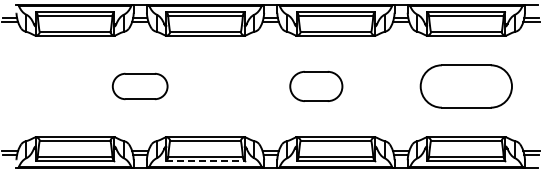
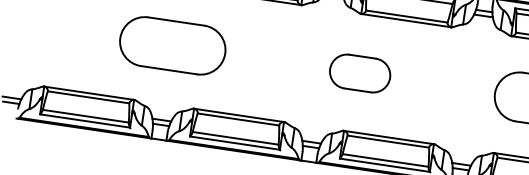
part: (139, 86) -> (171, 45), size x1.67
part: (316, 86) -> (360, 73), moved
line: (206, 161) -> (236, 143), dashed -> solid

